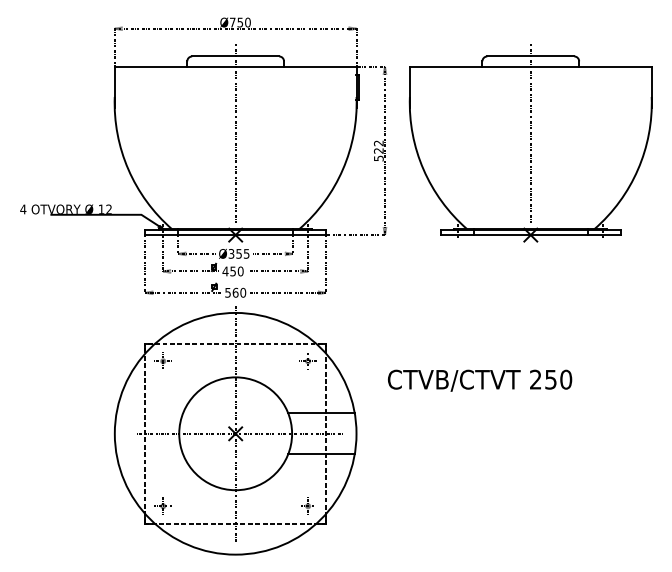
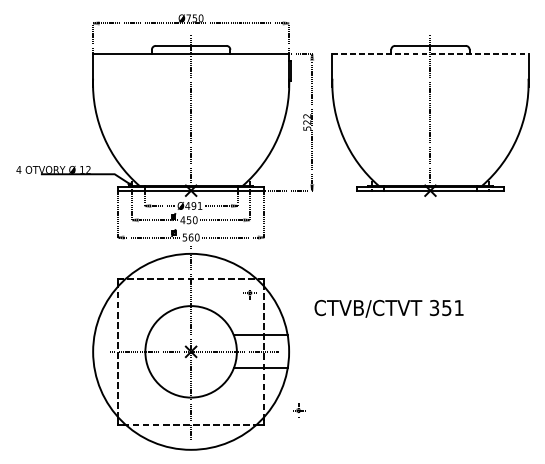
line: (530, 66) -> (430, 54), solid -> dashed
text: (238, 253) -> (193, 205), 355 -> 491
part: (162, 360) -> (131, 292), removed
text: (551, 379) -> (447, 307), 250 -> 351
part: (162, 505) -> (131, 409), removed
part: (307, 505) -> (298, 409), moved

